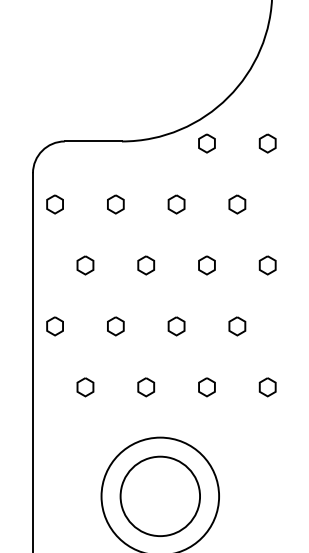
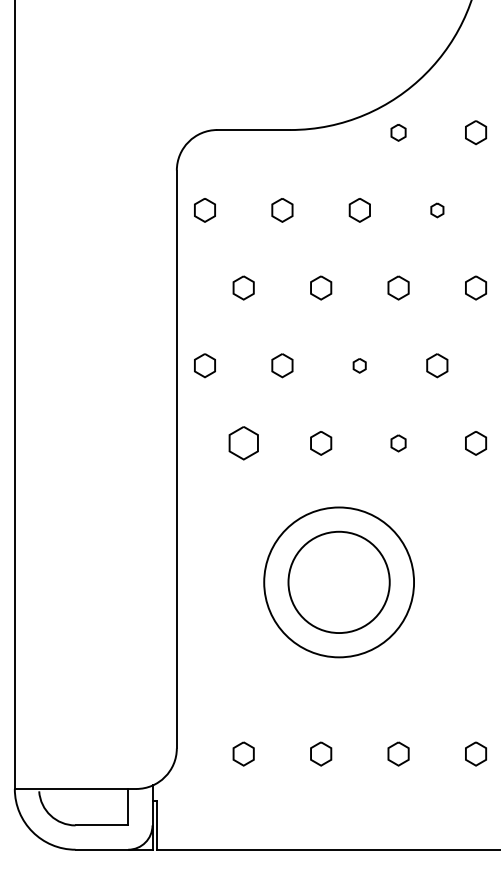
part: (206, 143) -> (398, 132), size x0.7
part: (237, 204) -> (437, 210), size x0.6
part: (176, 326) -> (359, 365), size x0.6
part: (85, 387) -> (243, 443), size x1.4
part: (206, 387) -> (398, 443), size x0.7

